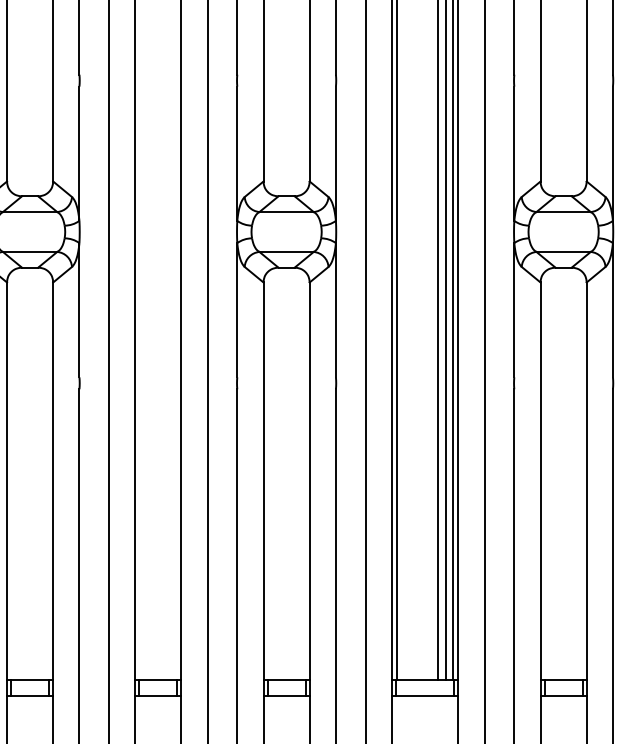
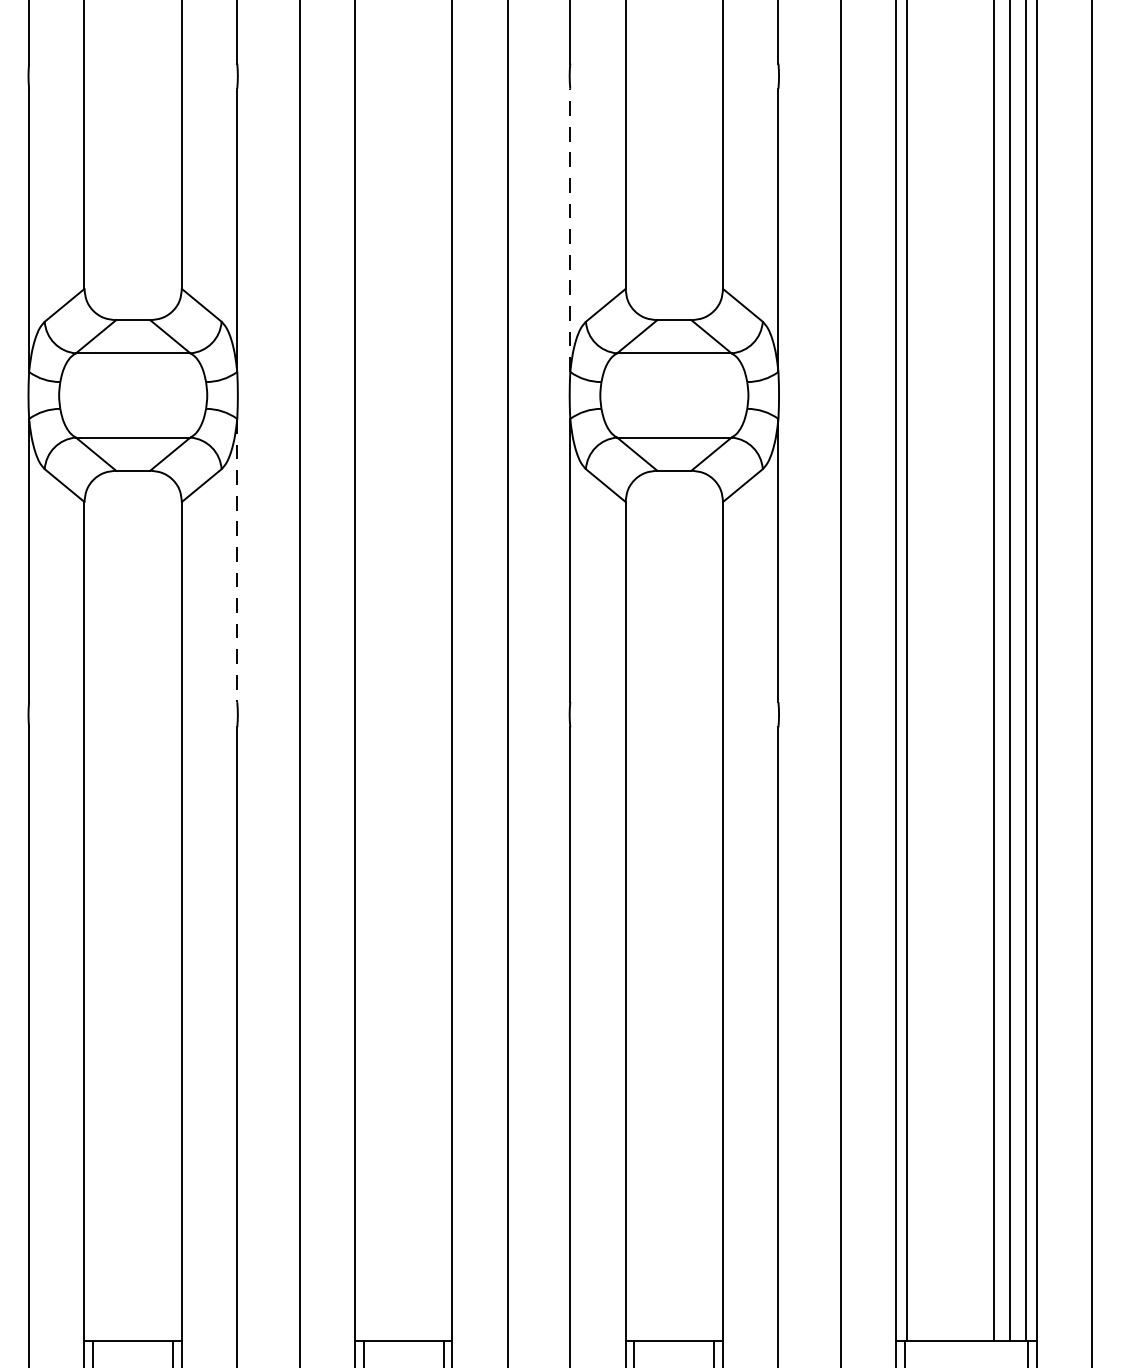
line: (237, 153) -> (570, 229), solid -> dashed
line: (79, 310) -> (237, 561), solid -> dashed

